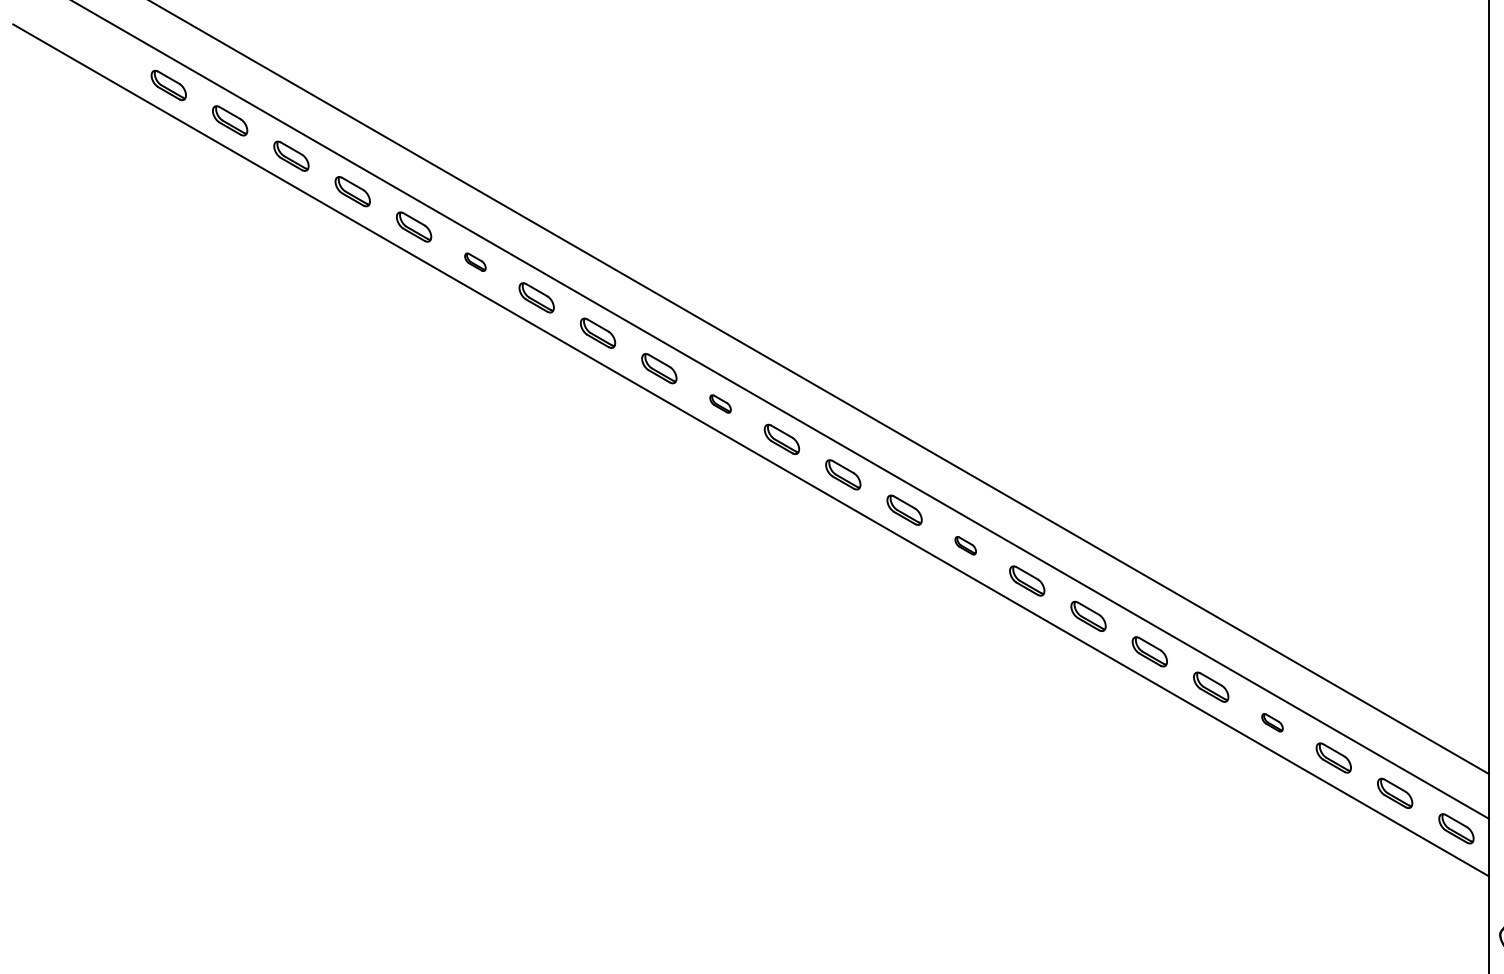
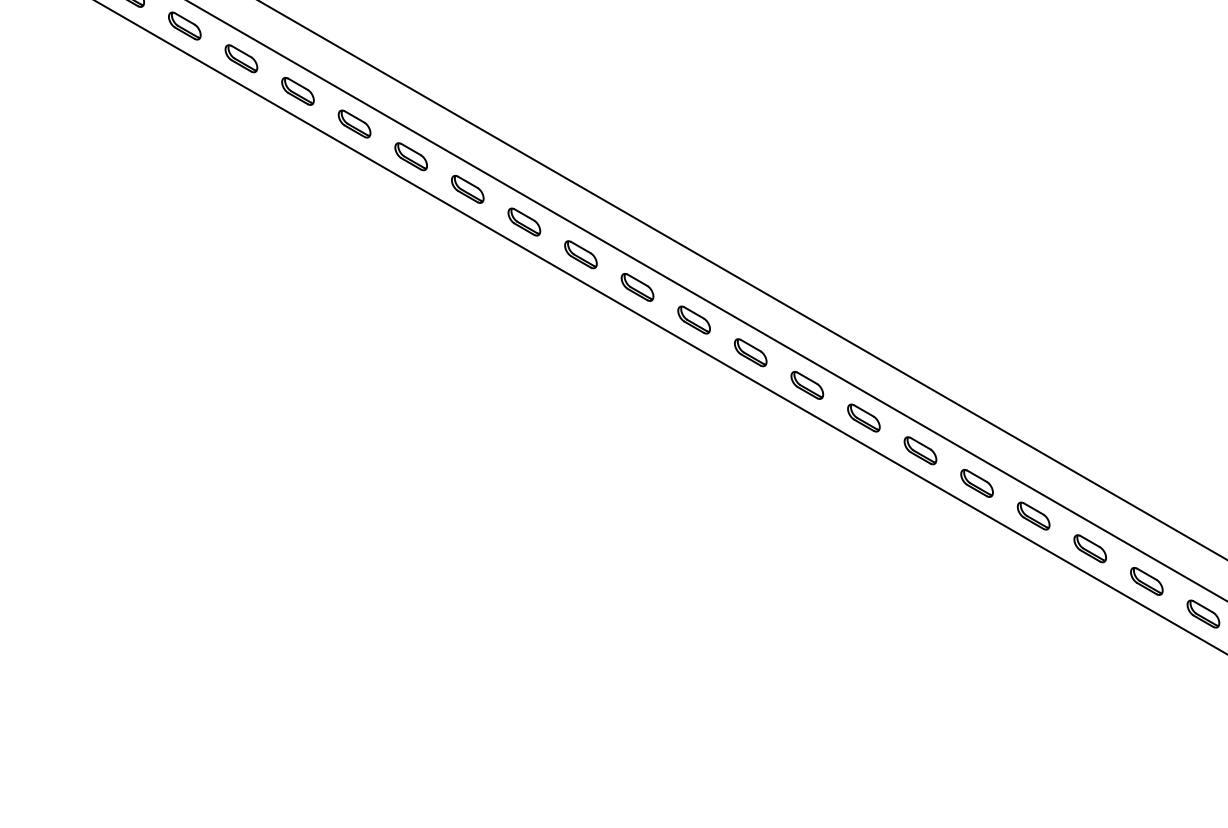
part: (475, 261) -> (354, 123), size x1.67
part: (720, 403) -> (580, 254), size x1.67
part: (965, 545) -> (806, 385), size x1.67
part: (1272, 722) -> (1090, 548), size x1.67

